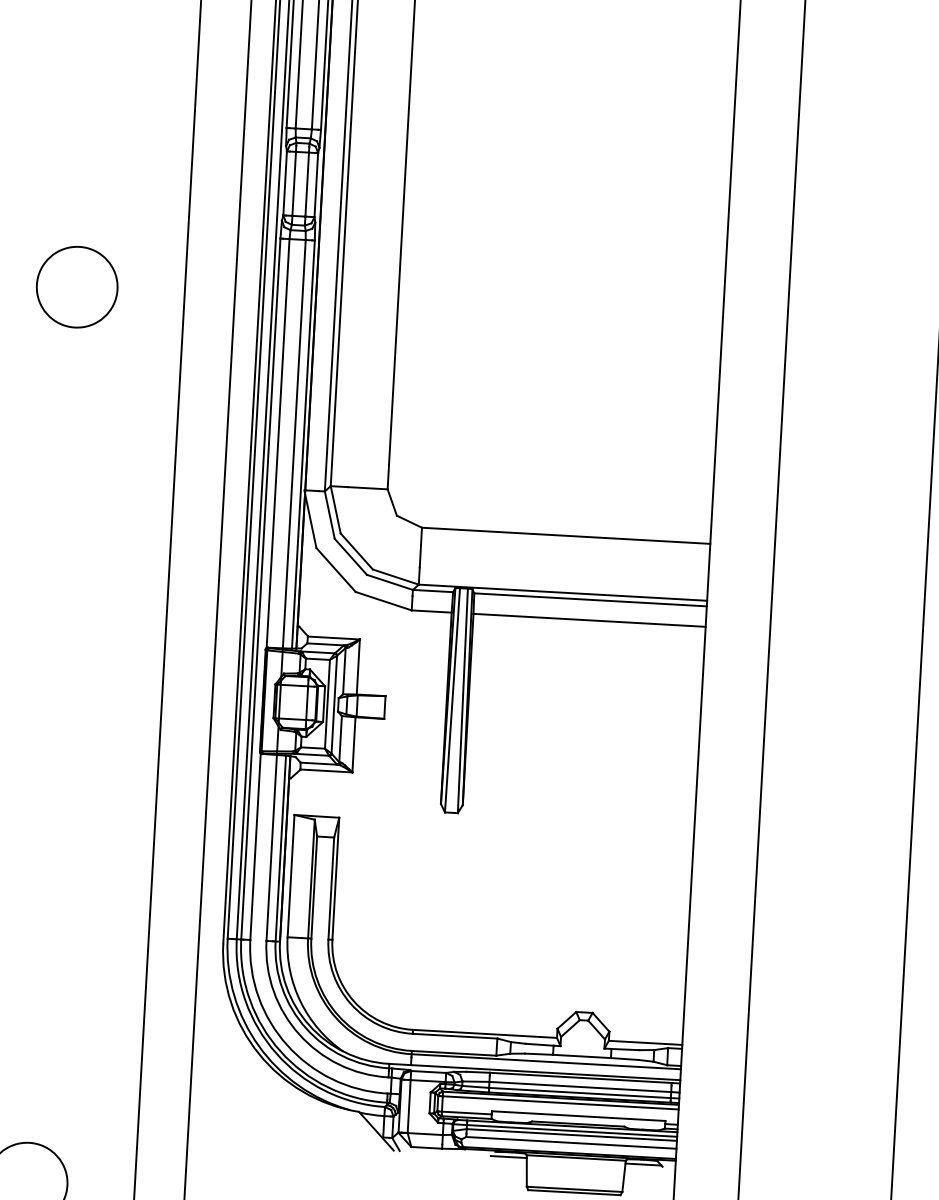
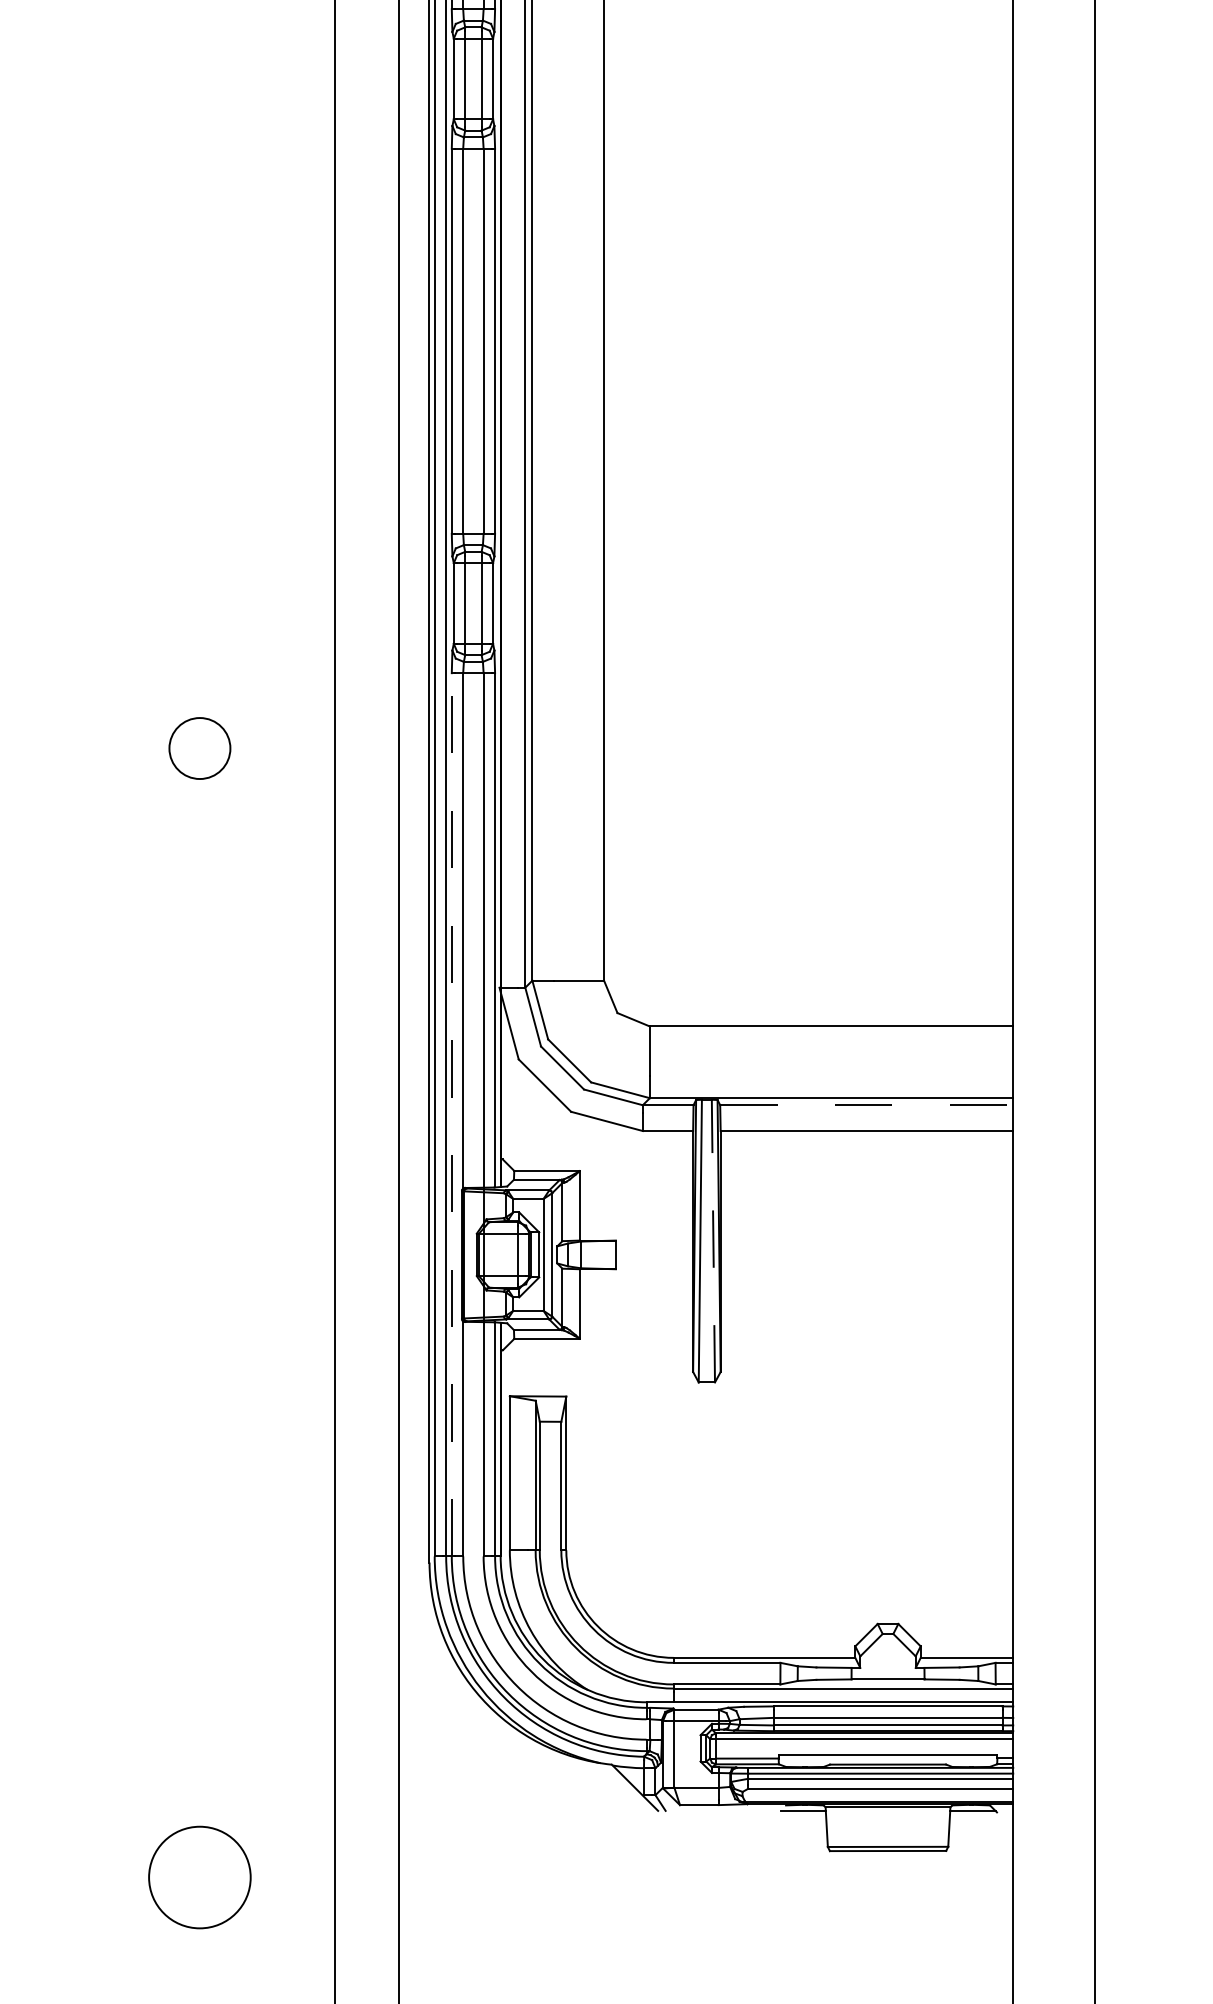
circle: (76, 287) -> (199, 748), size x0.6
line: (260, 588) -> (451, 1114), solid -> dashed
line: (590, 600) -> (866, 1105), solid -> dashed
line: (462, 700) -> (713, 1240), solid -> dashed

